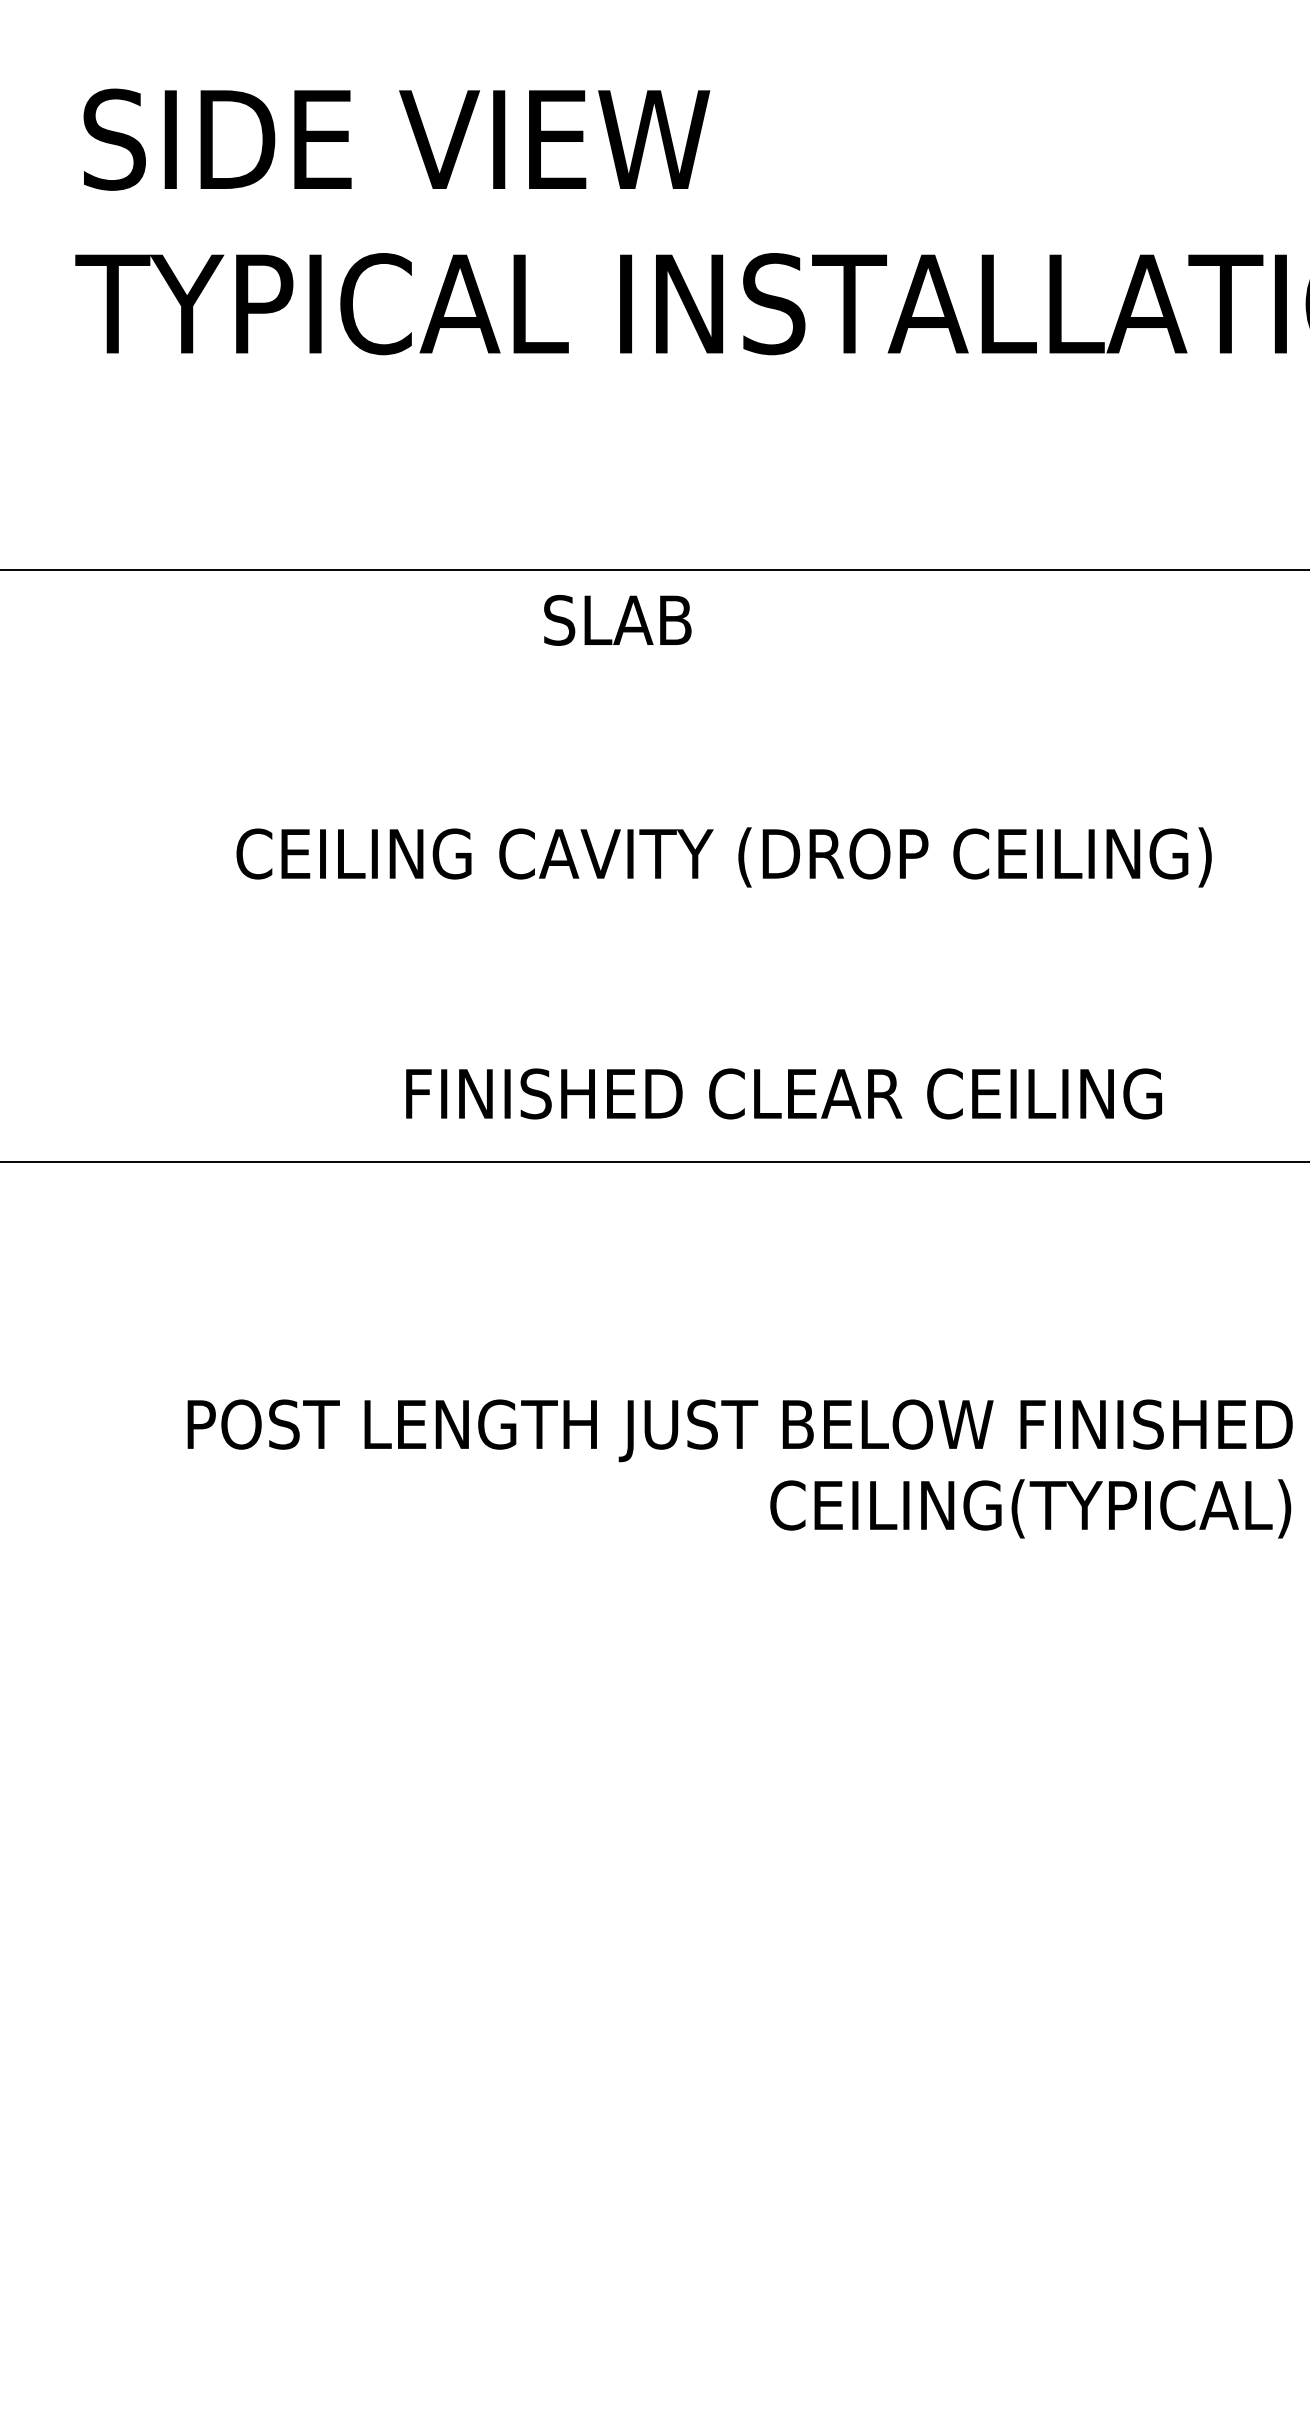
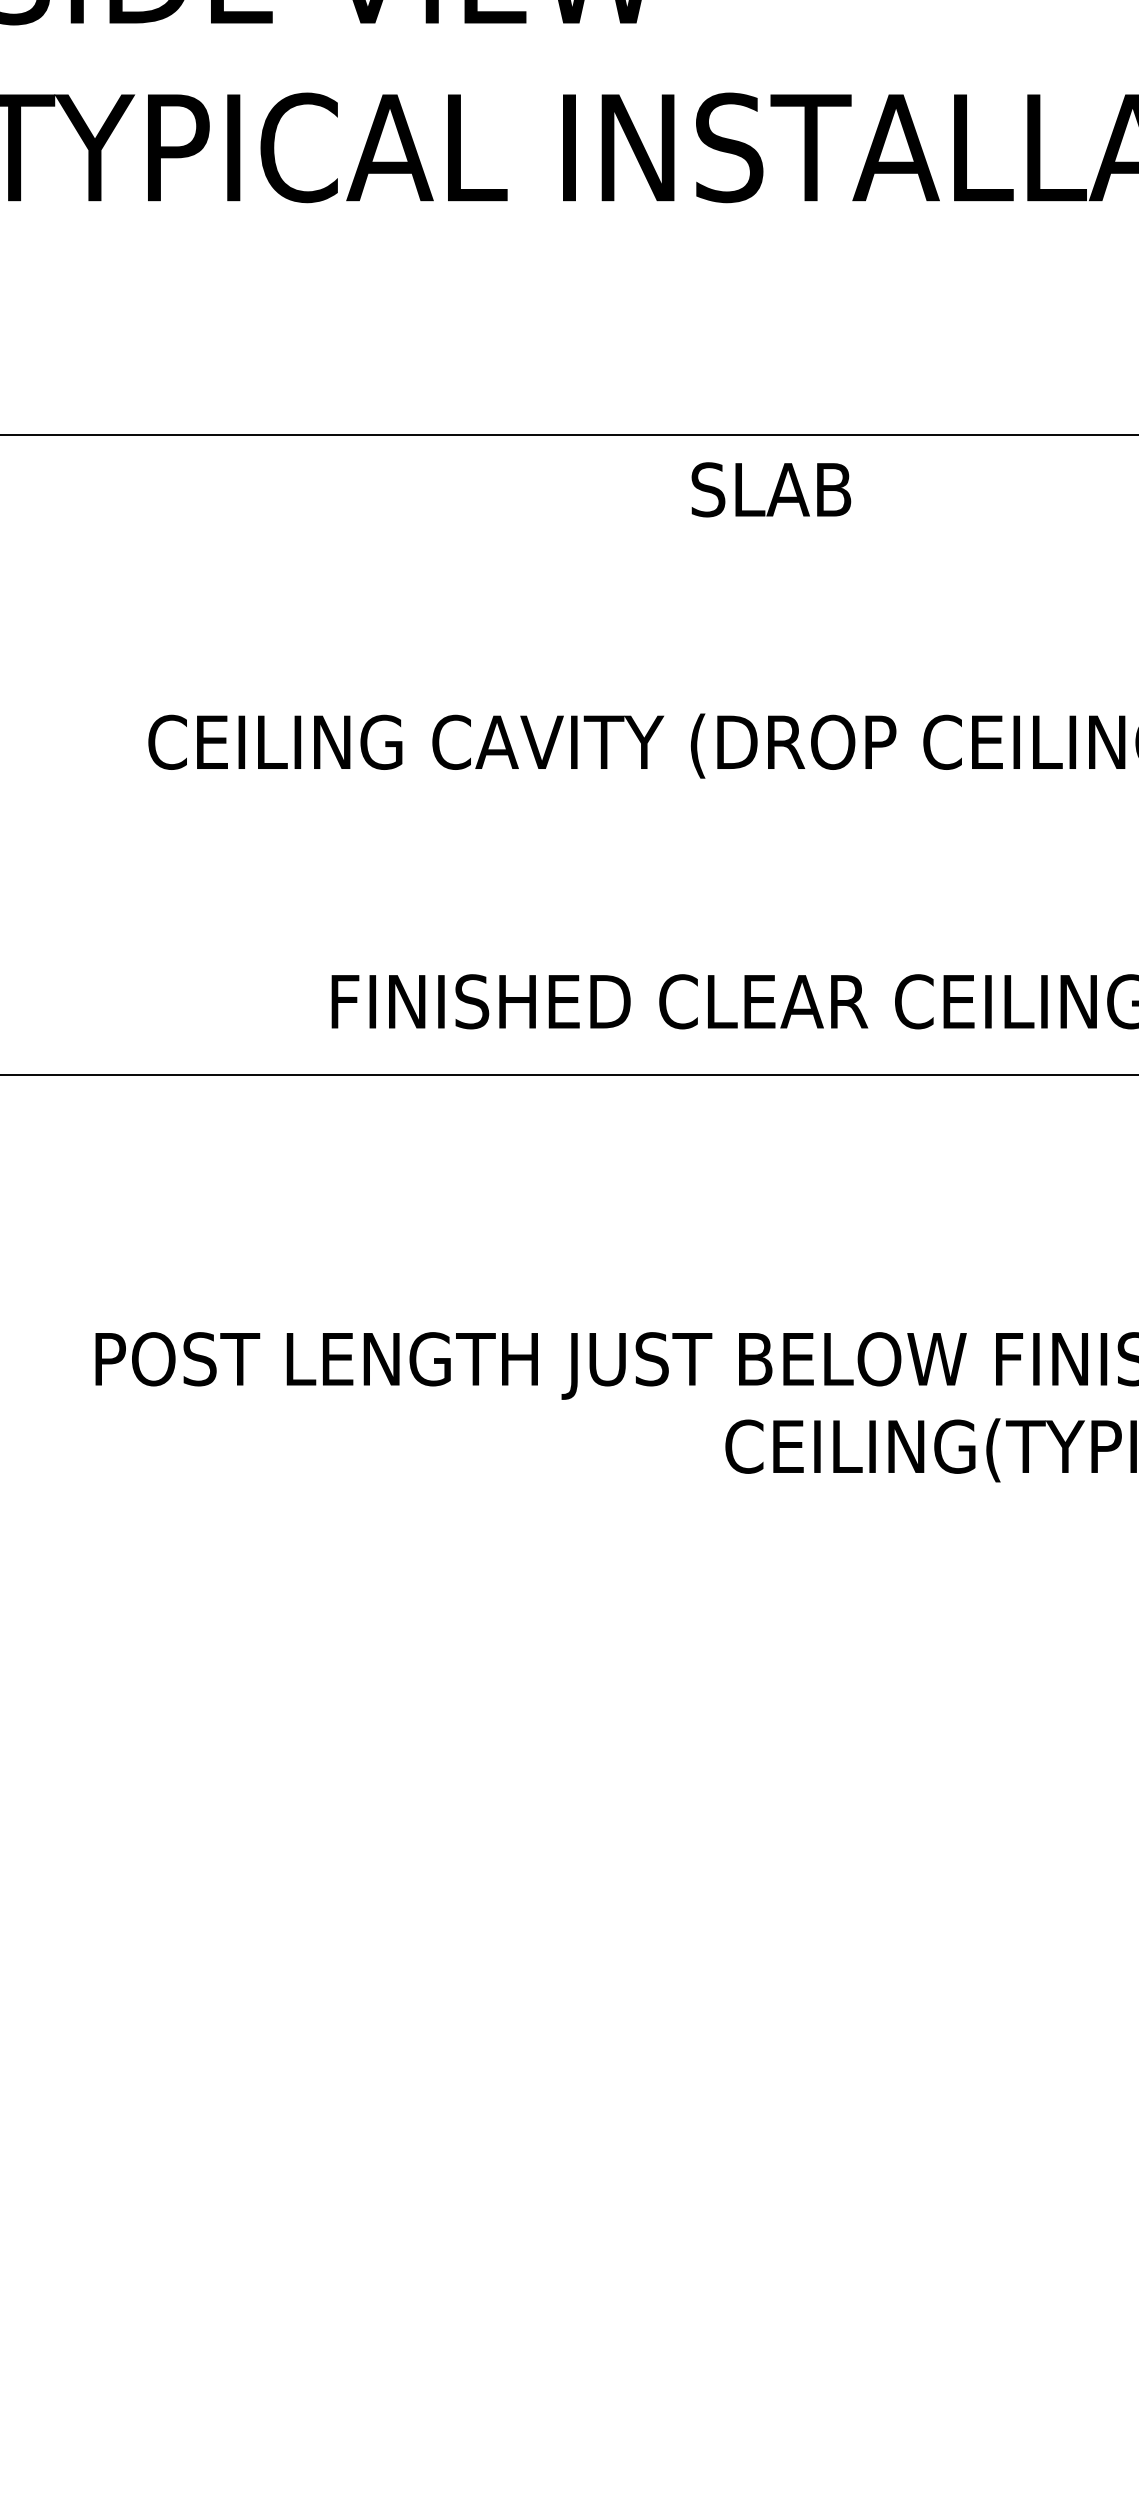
text: (617, 619) -> (771, 488), moved

